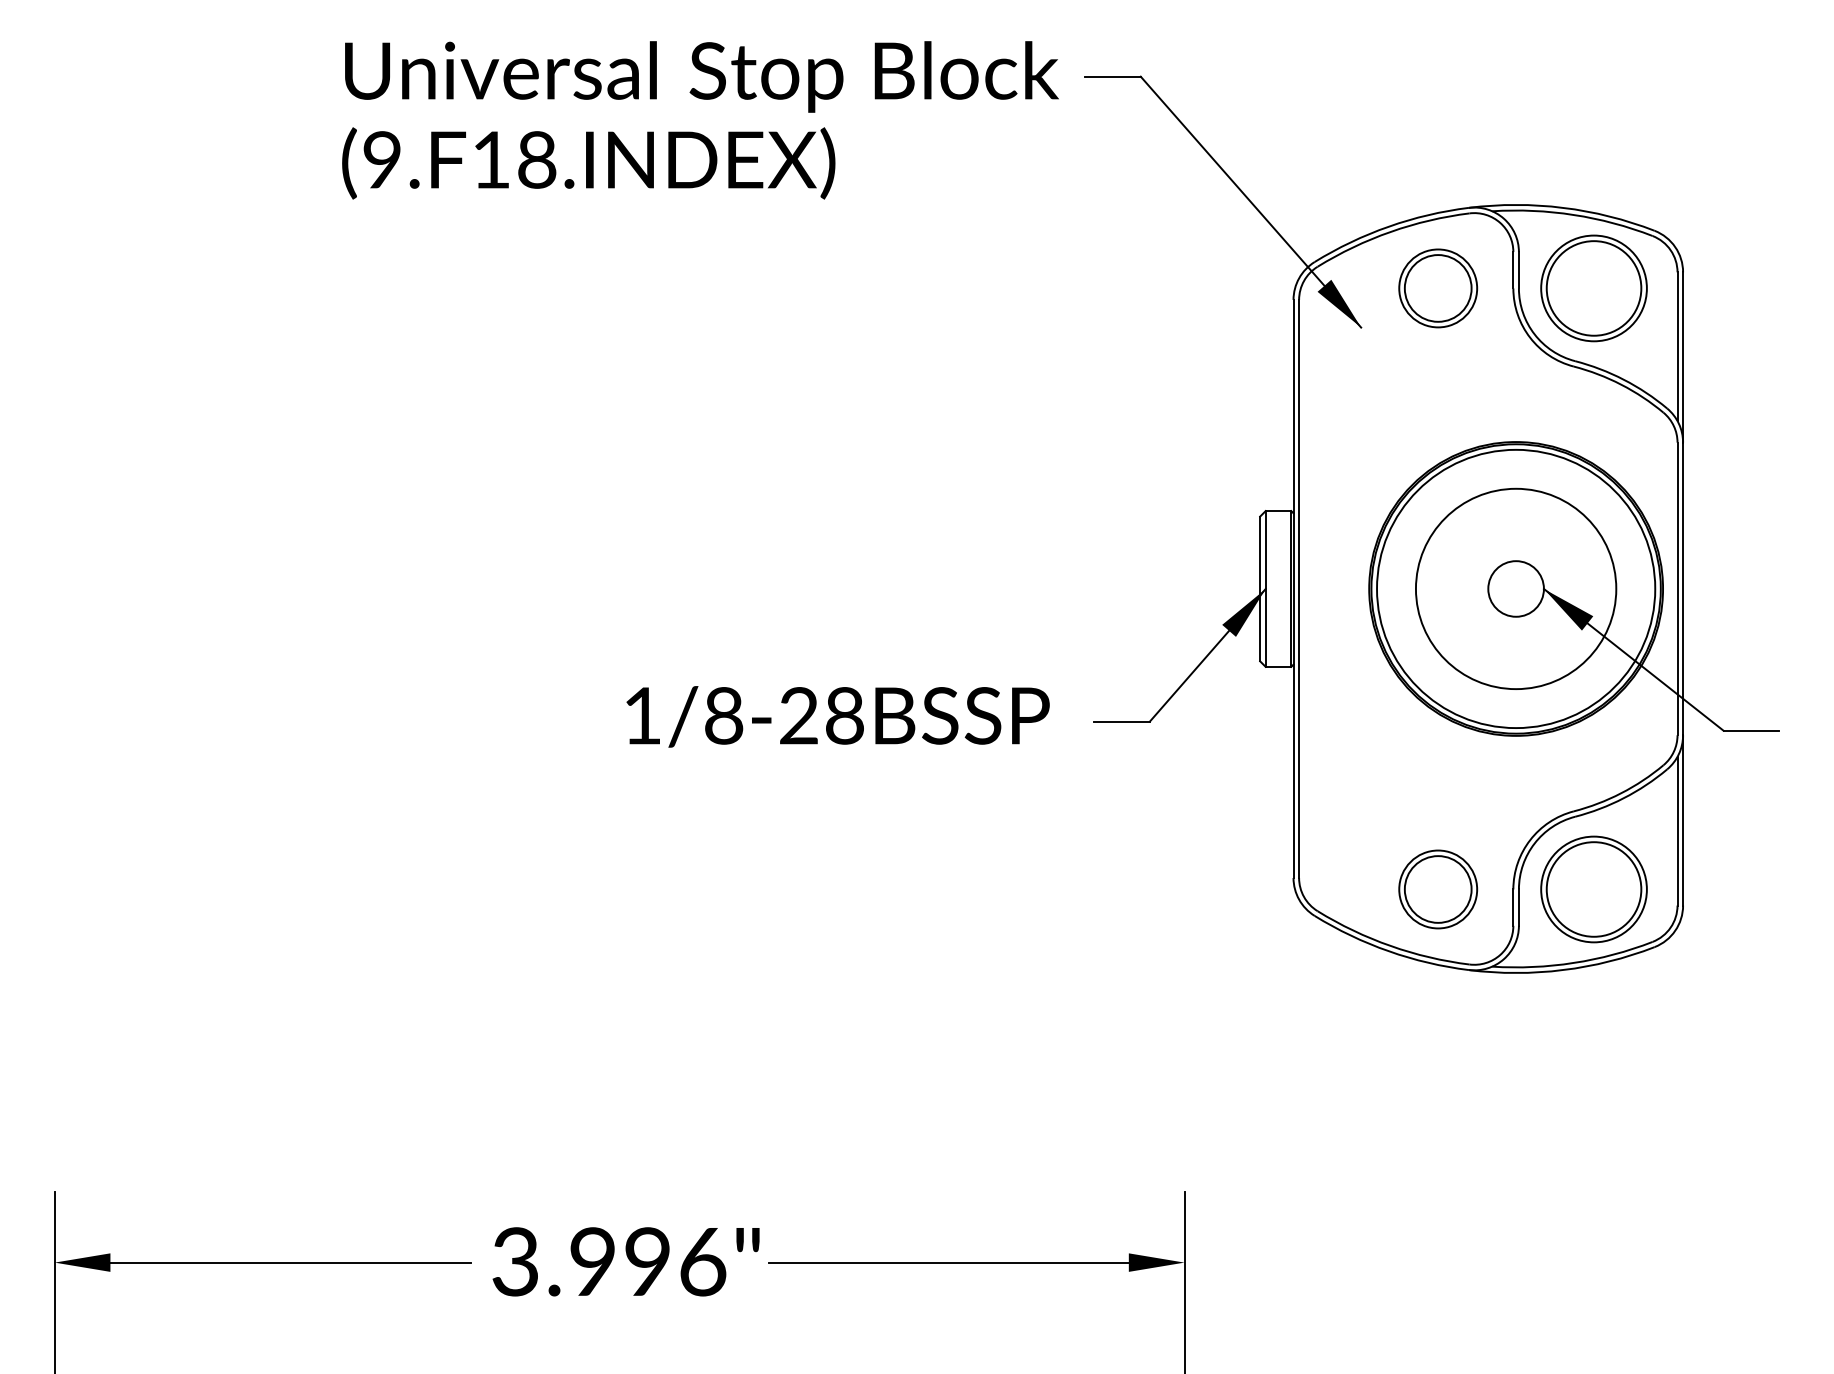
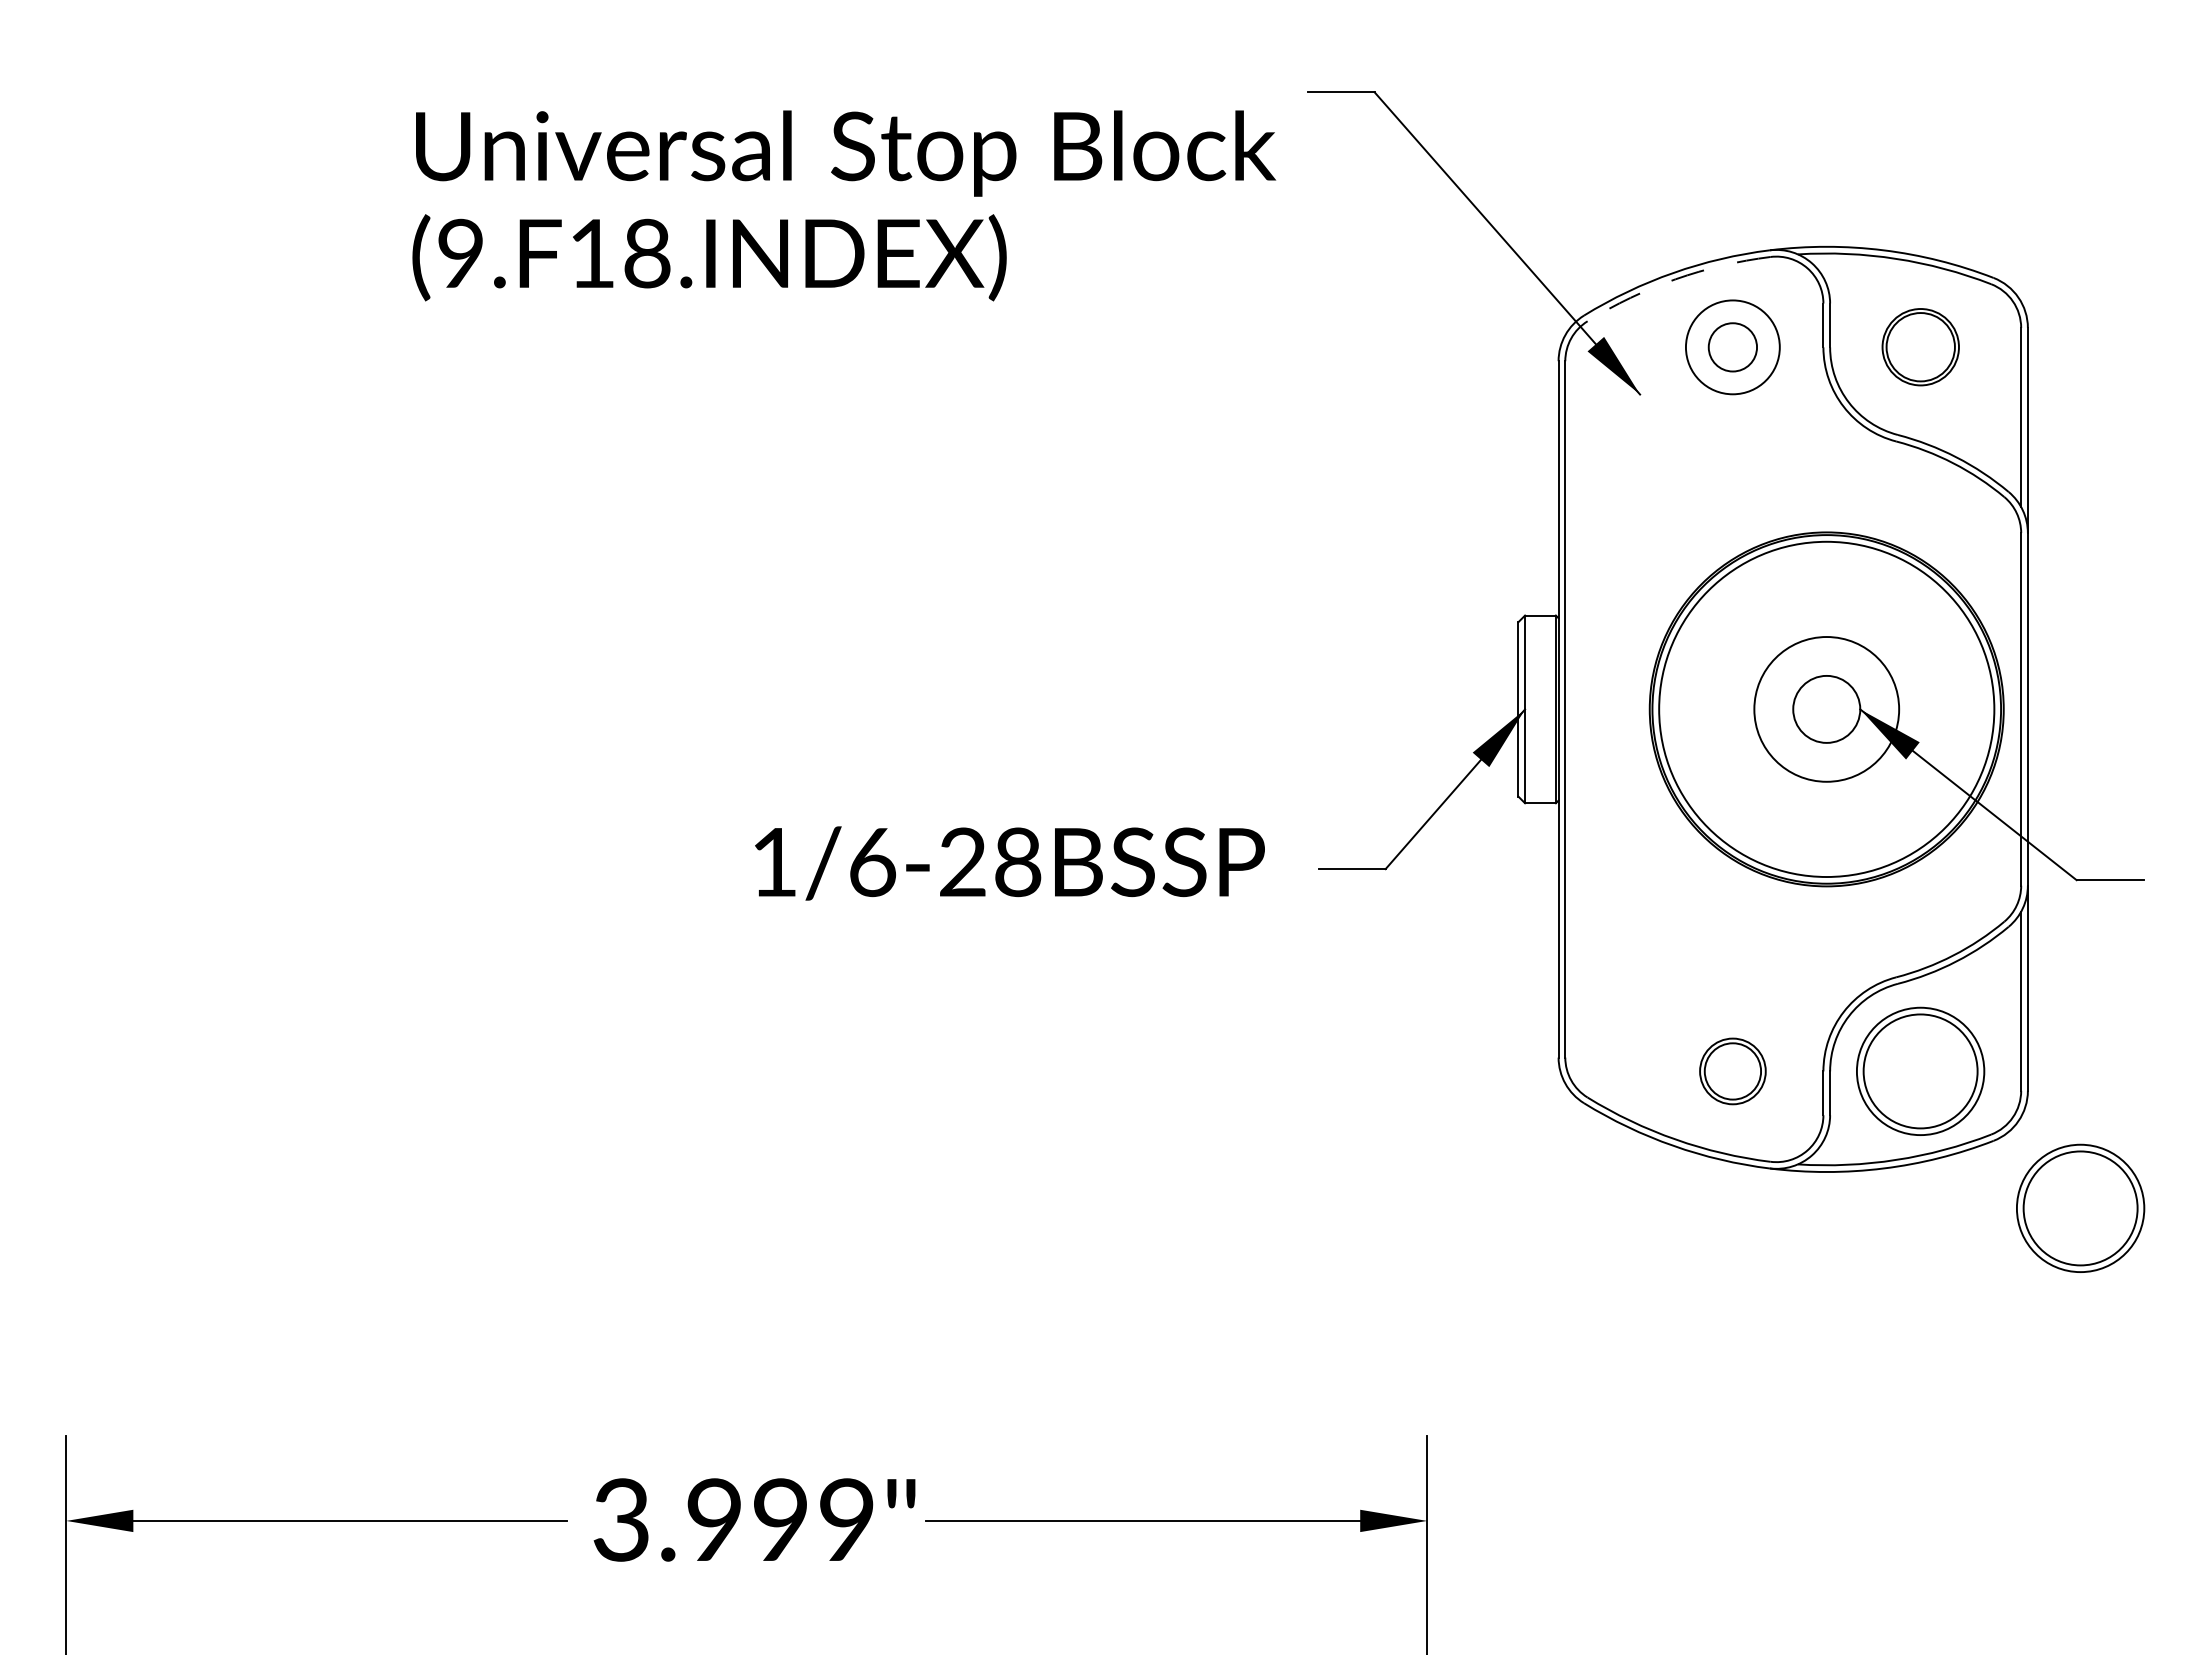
text: (700, 120) -> (844, 205), moved
arc: (1390, 232) -> (1675, 279), solid -> dashed
part: (1593, 287) -> (1920, 346), size x0.6
circle: (1437, 288) -> (1732, 347), size x0.6
circle: (1515, 589) -> (1826, 709), size x0.6
text: (724, 715) -> (872, 861), 1/8-28 -> 1/6-28
part: (1437, 889) -> (1732, 1071), size x0.7
part: (1726, 1002) -> (2080, 1207), added
text: (703, 1261) -> (847, 1519), 3.996" -> 3.999"

